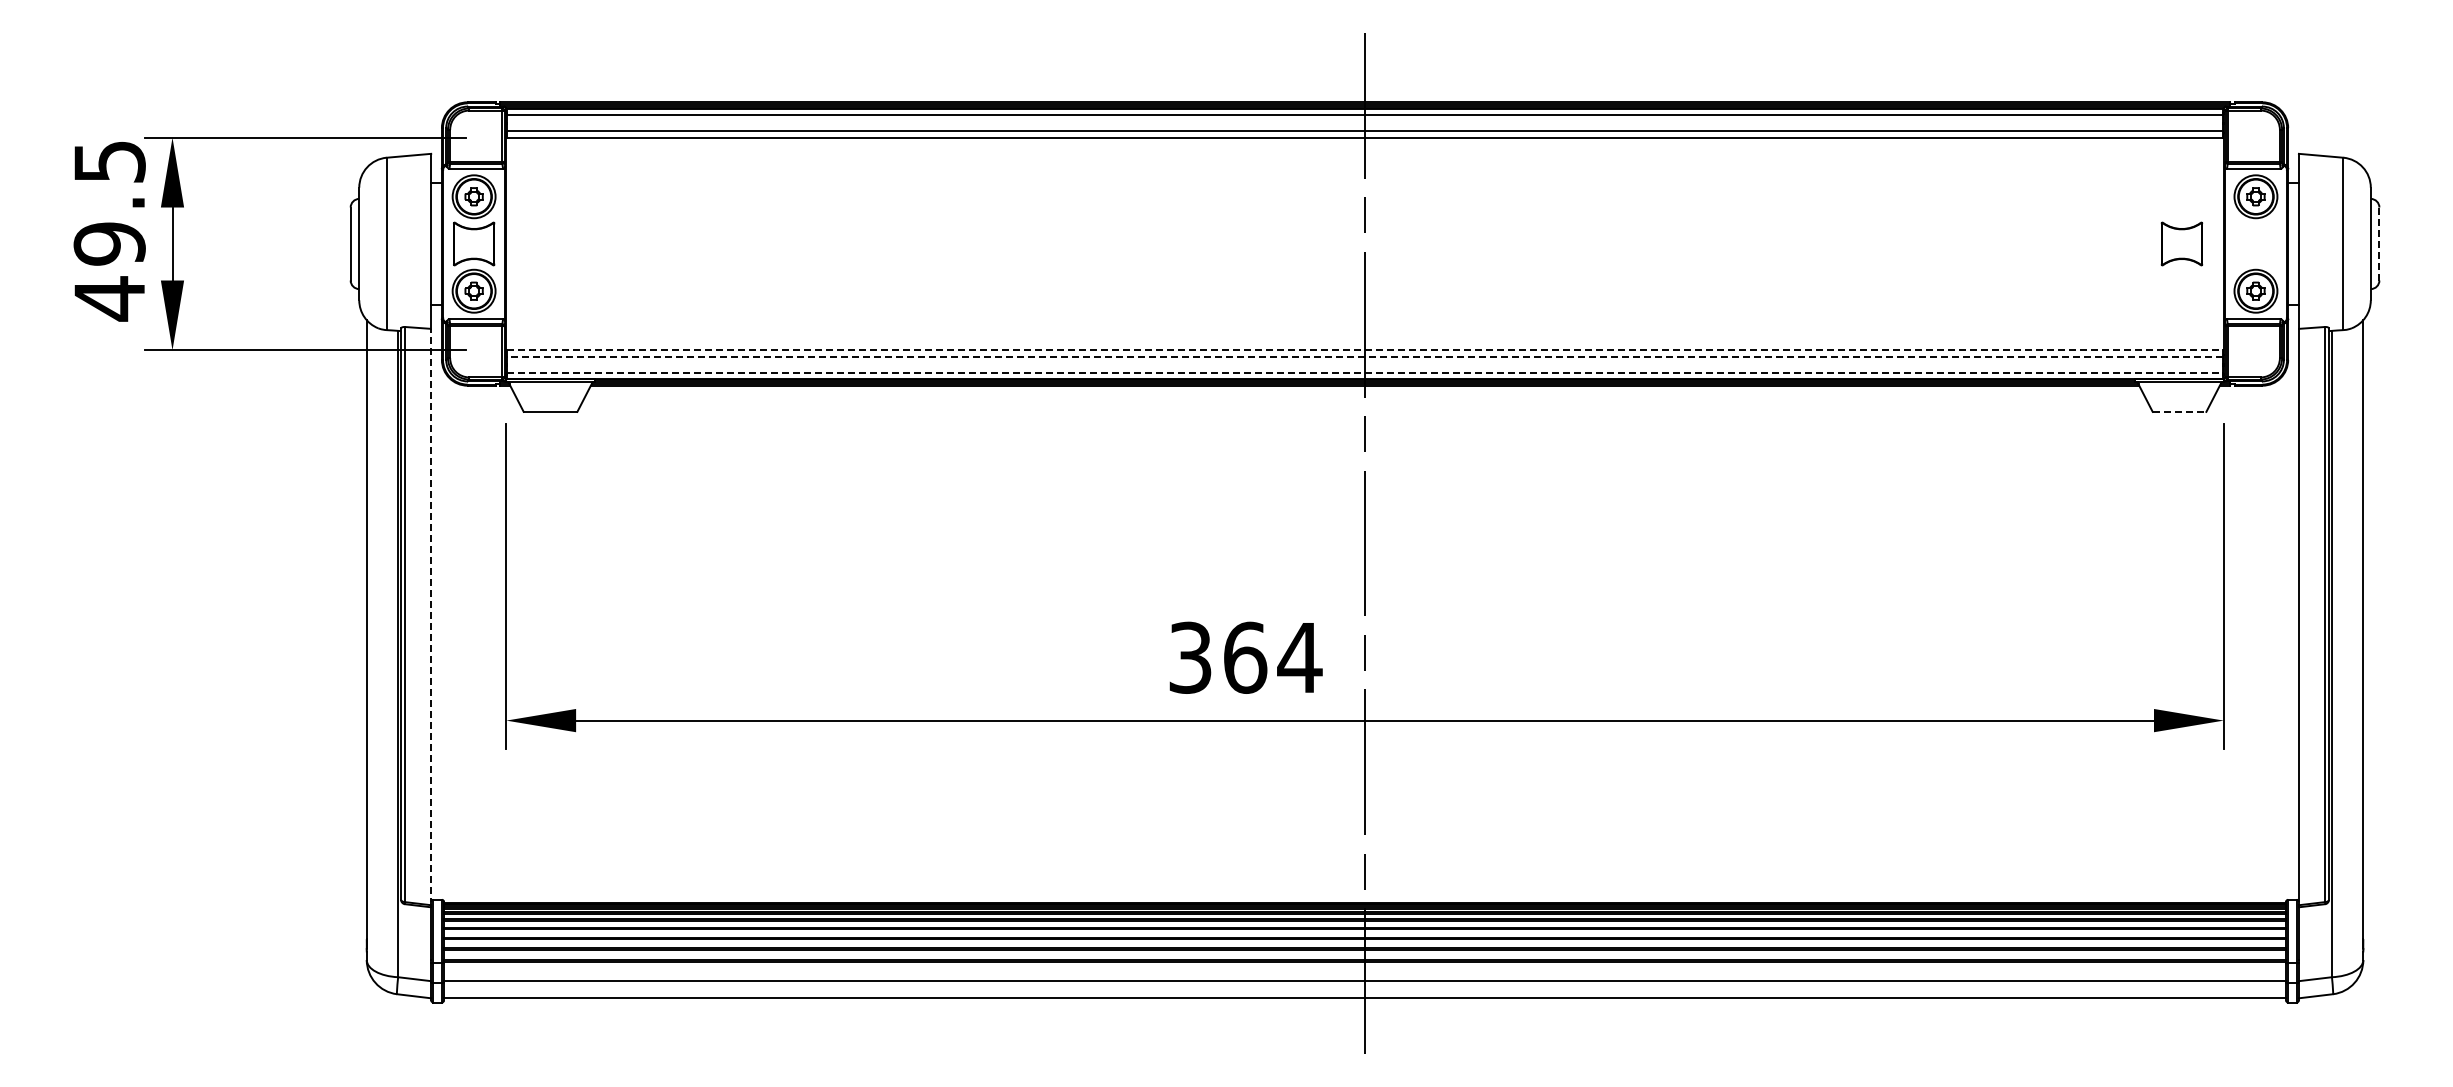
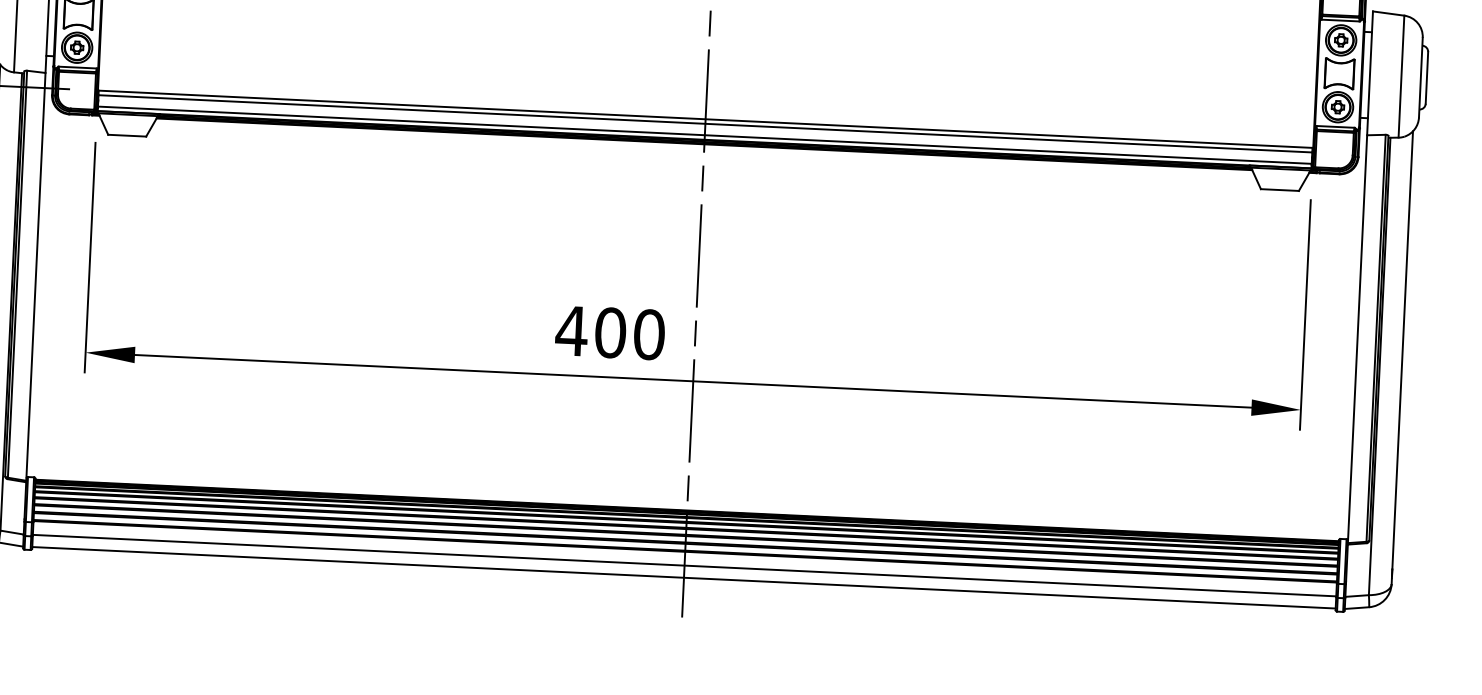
part: (2181, 243) -> (1339, 73), moved
line: (2379, 244) -> (1426, 78), dashed -> solid
line: (1365, 350) -> (705, 119), dashed -> solid
line: (1365, 356) -> (705, 123), dashed -> solid
line: (1365, 372) -> (705, 135), dashed -> solid
line: (2179, 411) -> (1279, 189), dashed -> solid
line: (431, 616) -> (36, 276), dashed -> solid
text: (1244, 657) -> (610, 332), 364 -> 400

